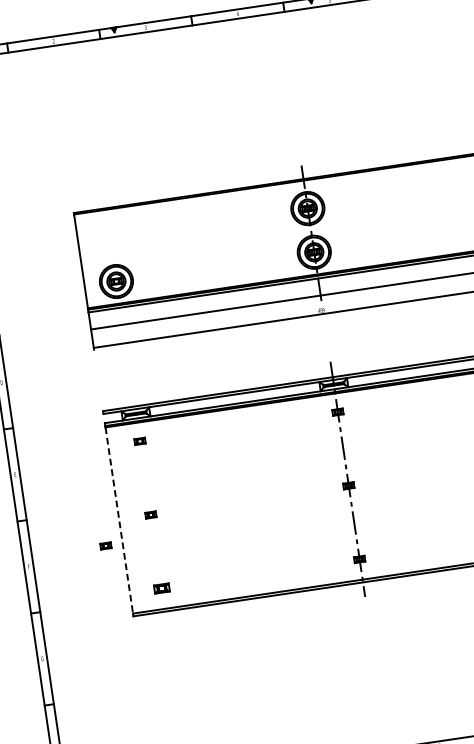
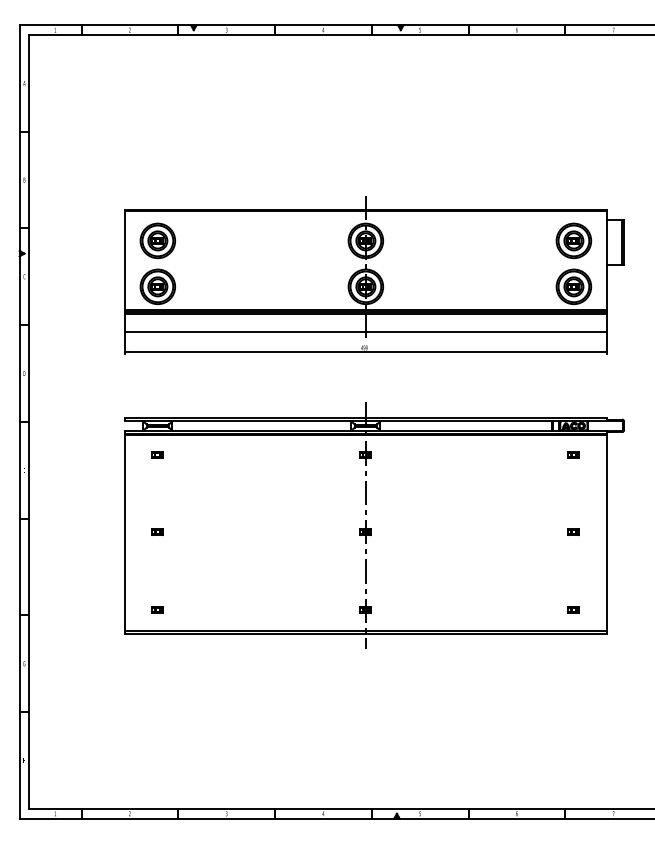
part: (109, 237) -> (157, 240), added
line: (119, 520) -> (124, 533), dashed -> solid
part: (105, 545) -> (106, 556), removed
part: (161, 588) -> (157, 609), size x0.71

